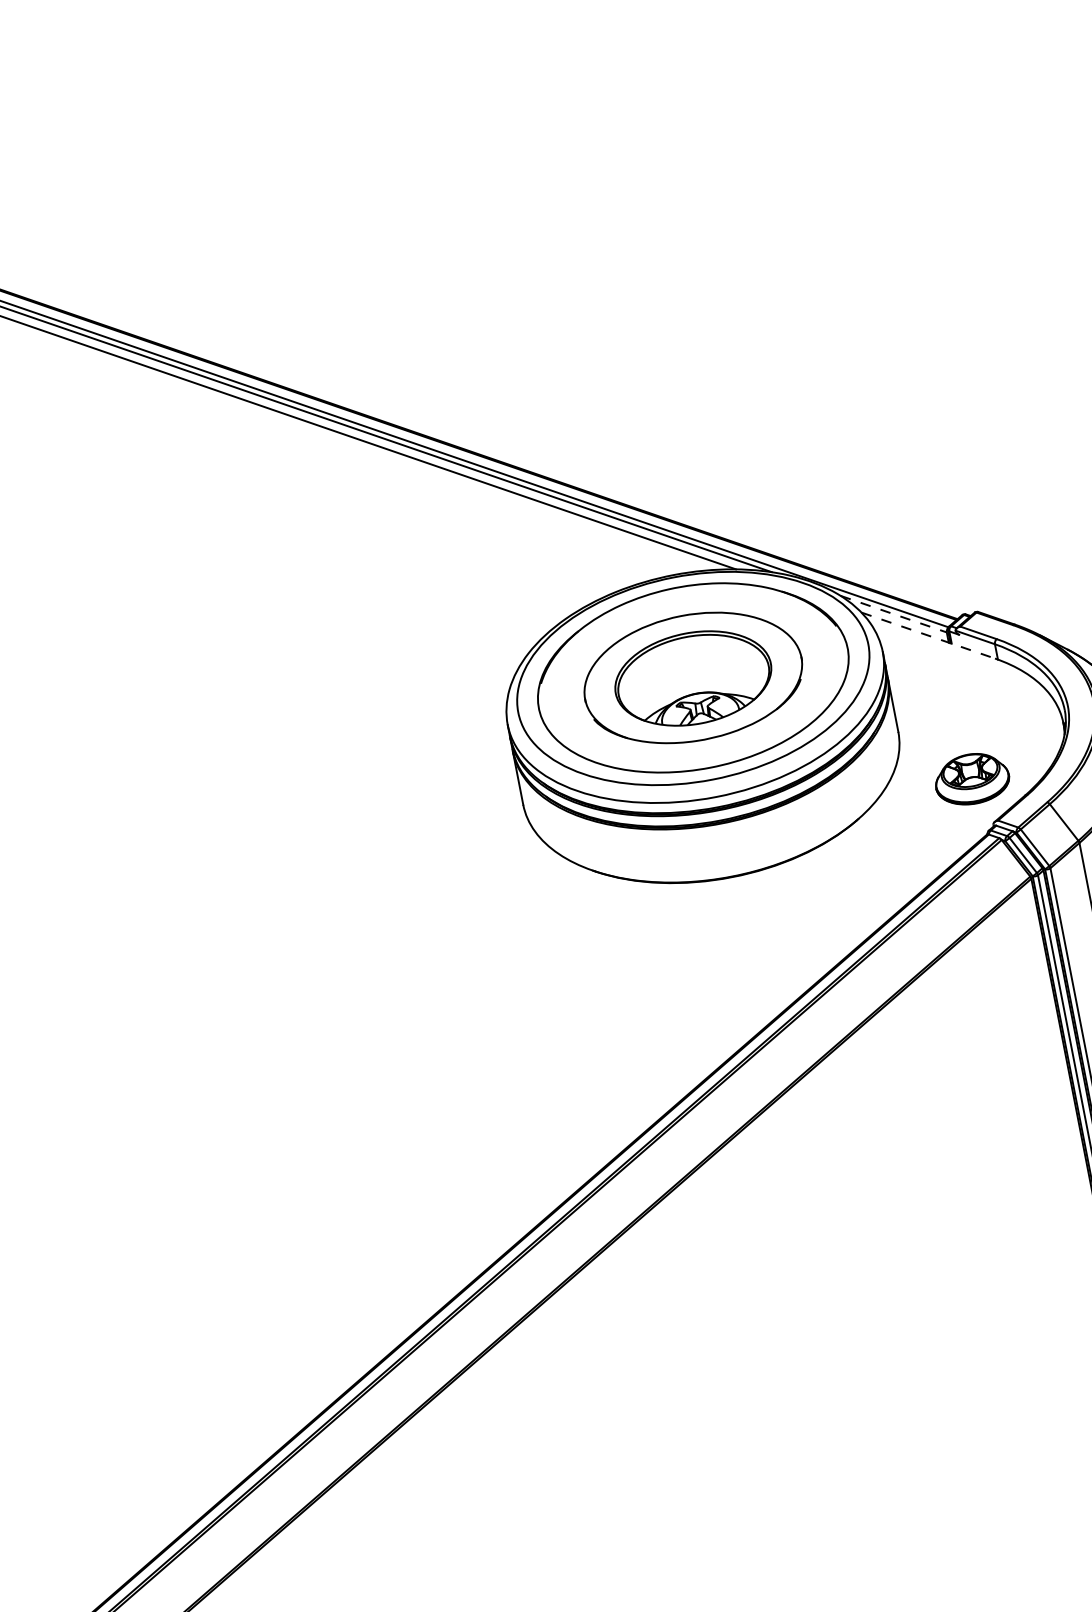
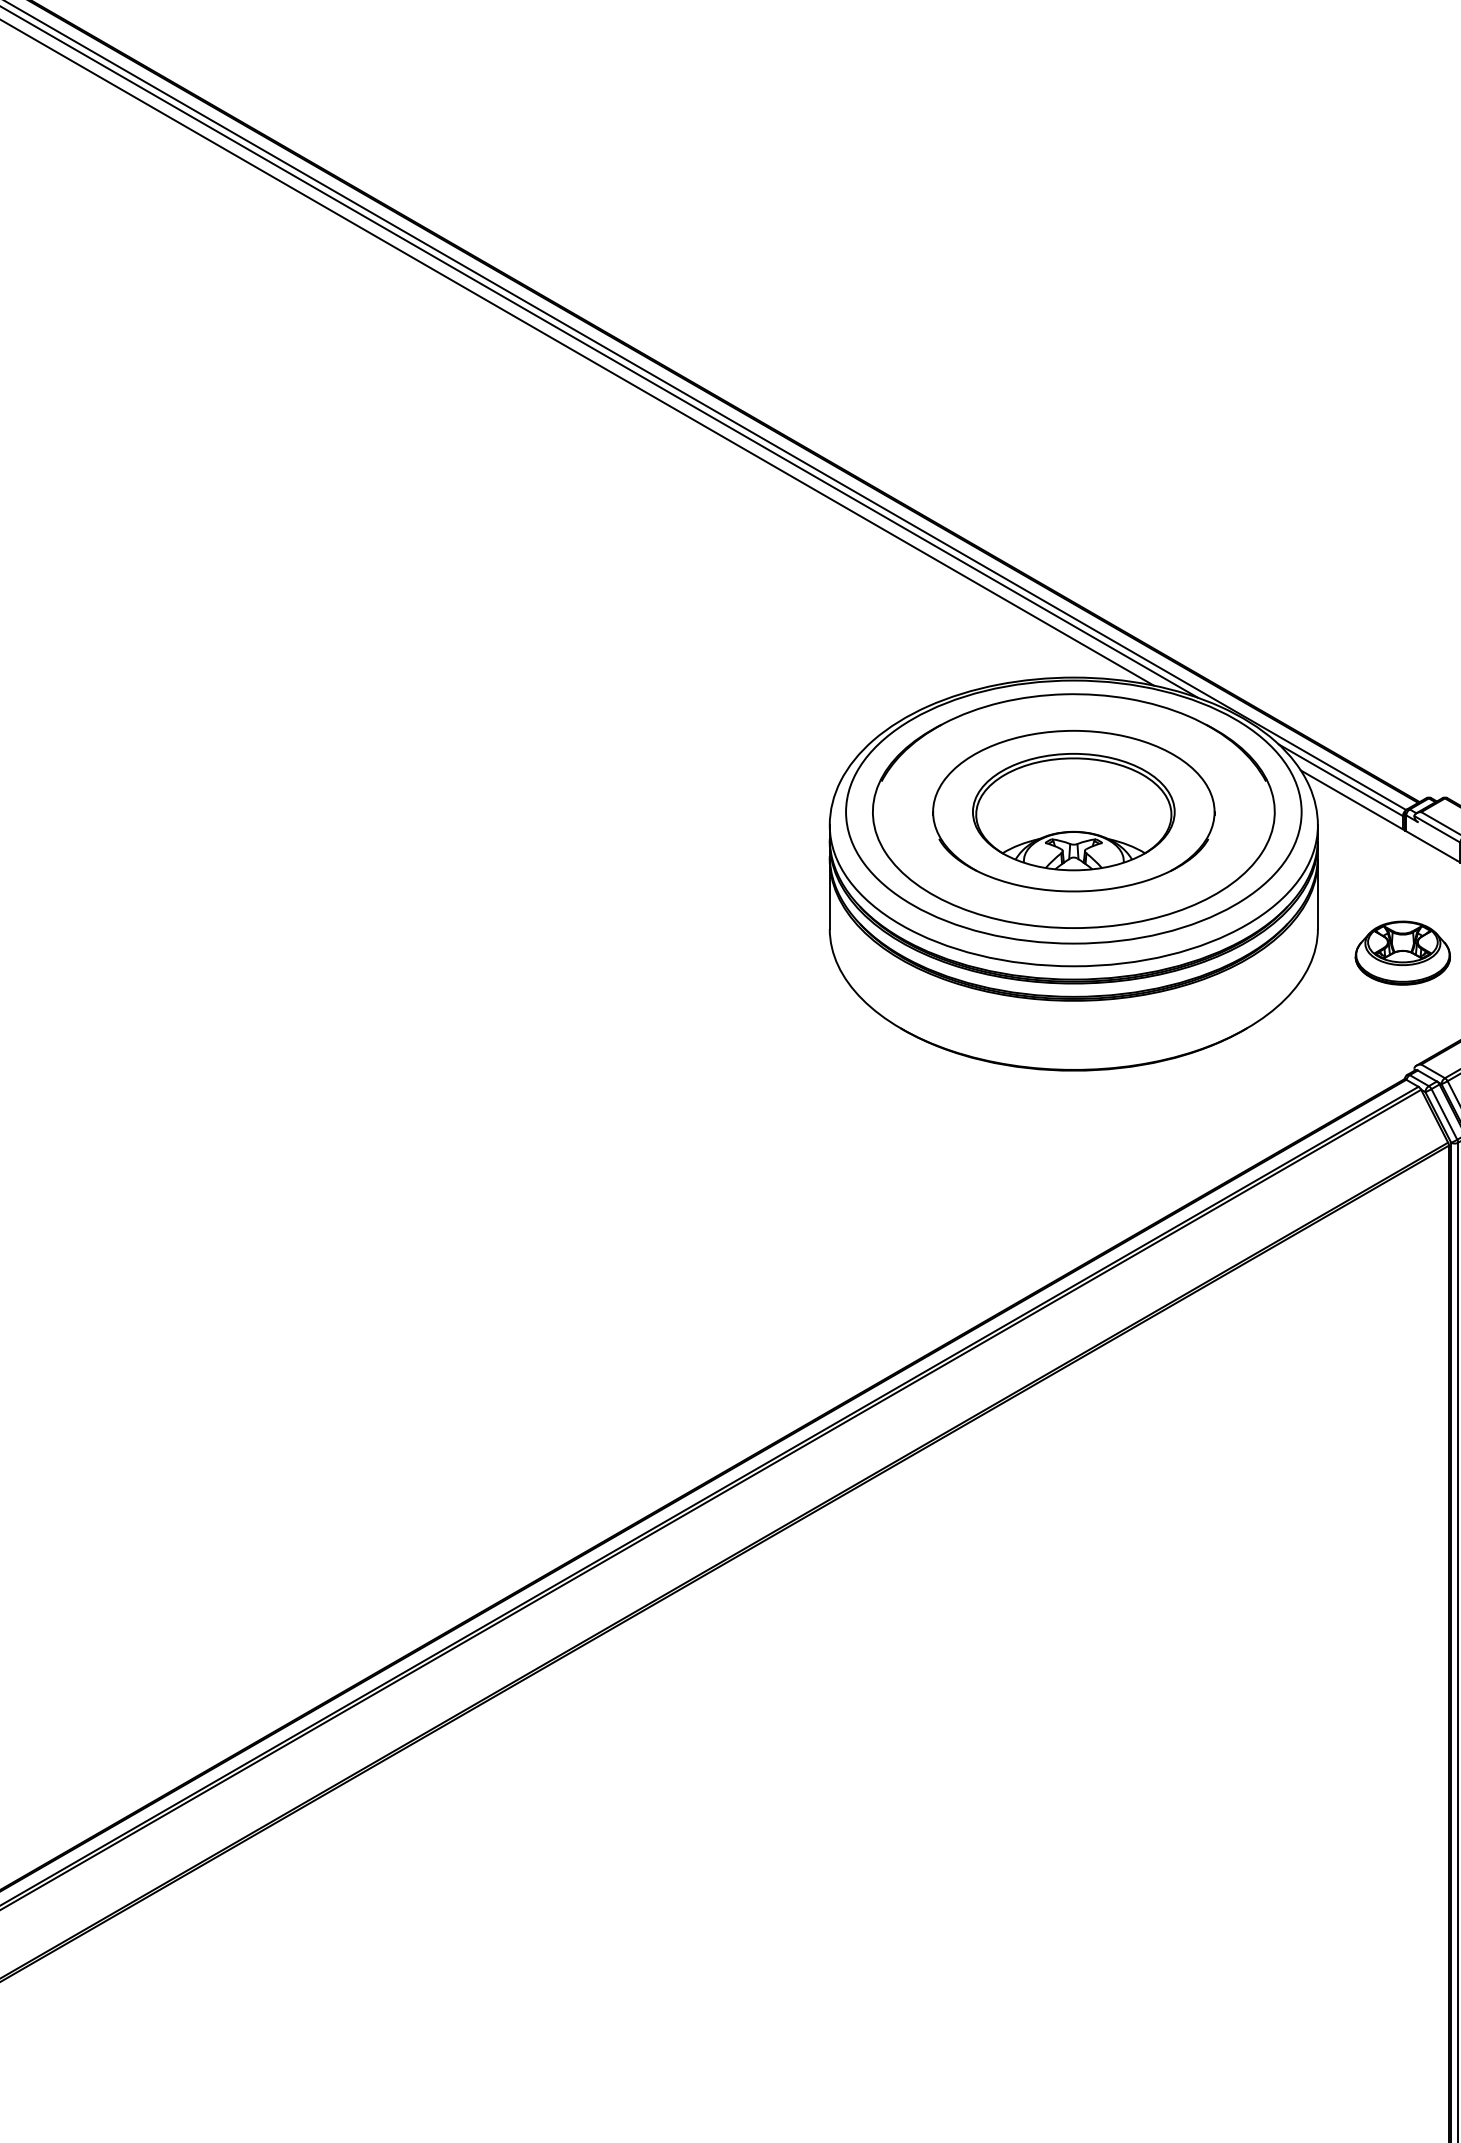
line: (893, 614) -> (1340, 780), dashed -> solid
line: (928, 635) -> (1379, 815), dashed -> solid
part: (971, 778) -> (1402, 952), moved

